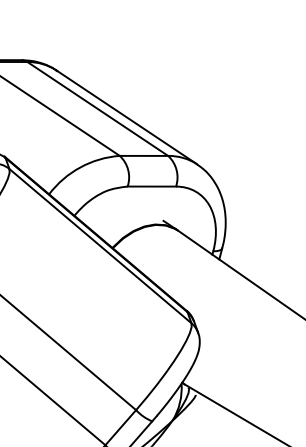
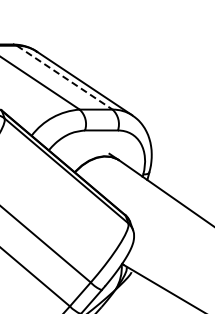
line: (97, 108) -> (64, 77), solid -> dashed

